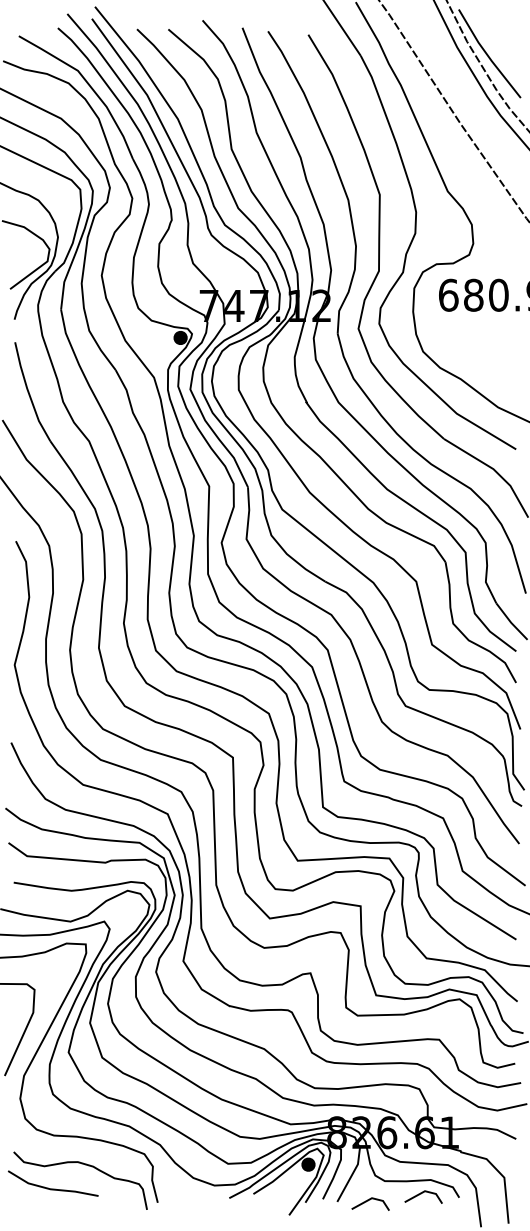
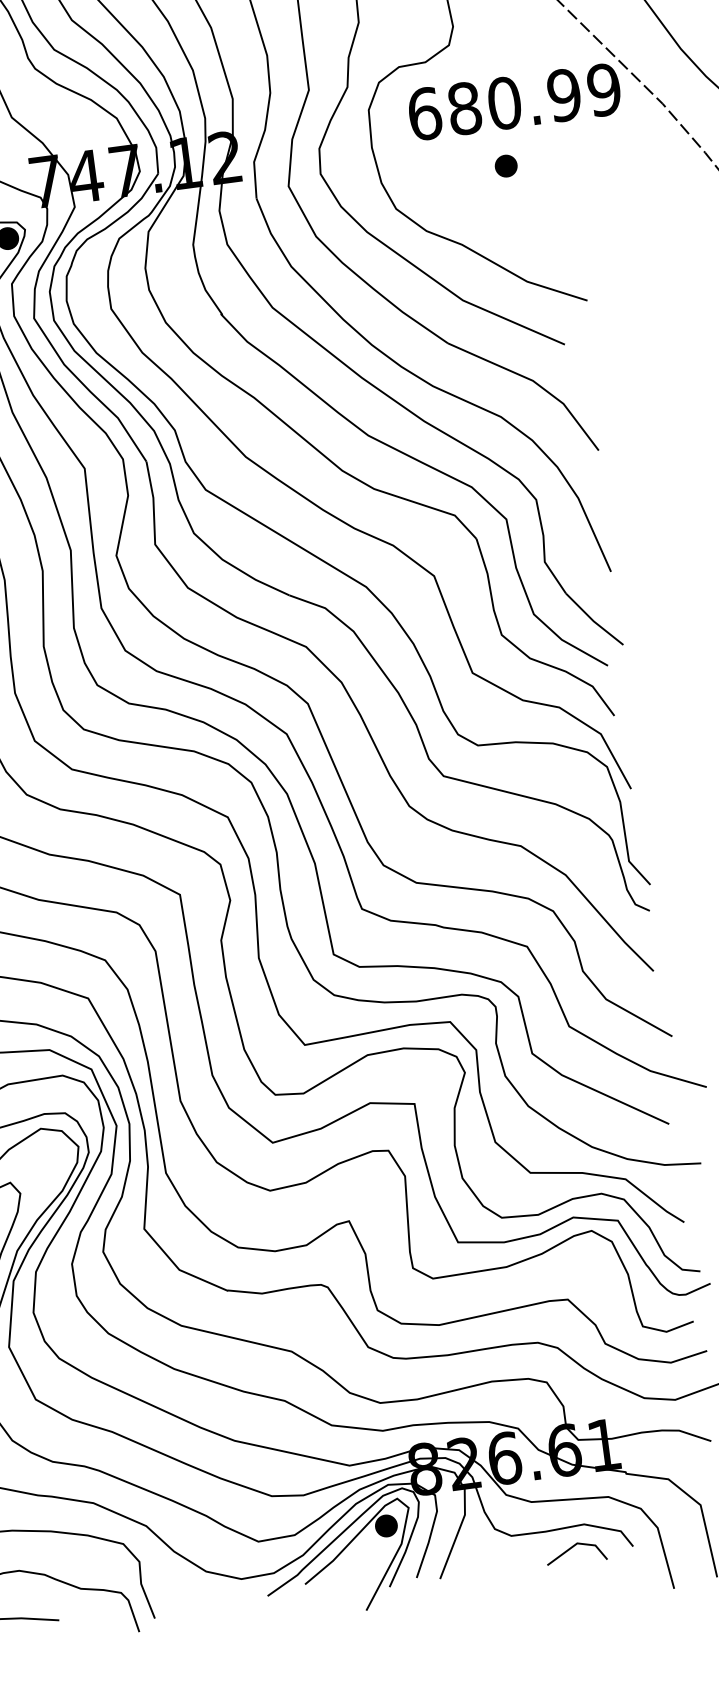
part: (494, 334) -> (506, 166), added
line: (368, 1201) -> (489, 1571), removed

